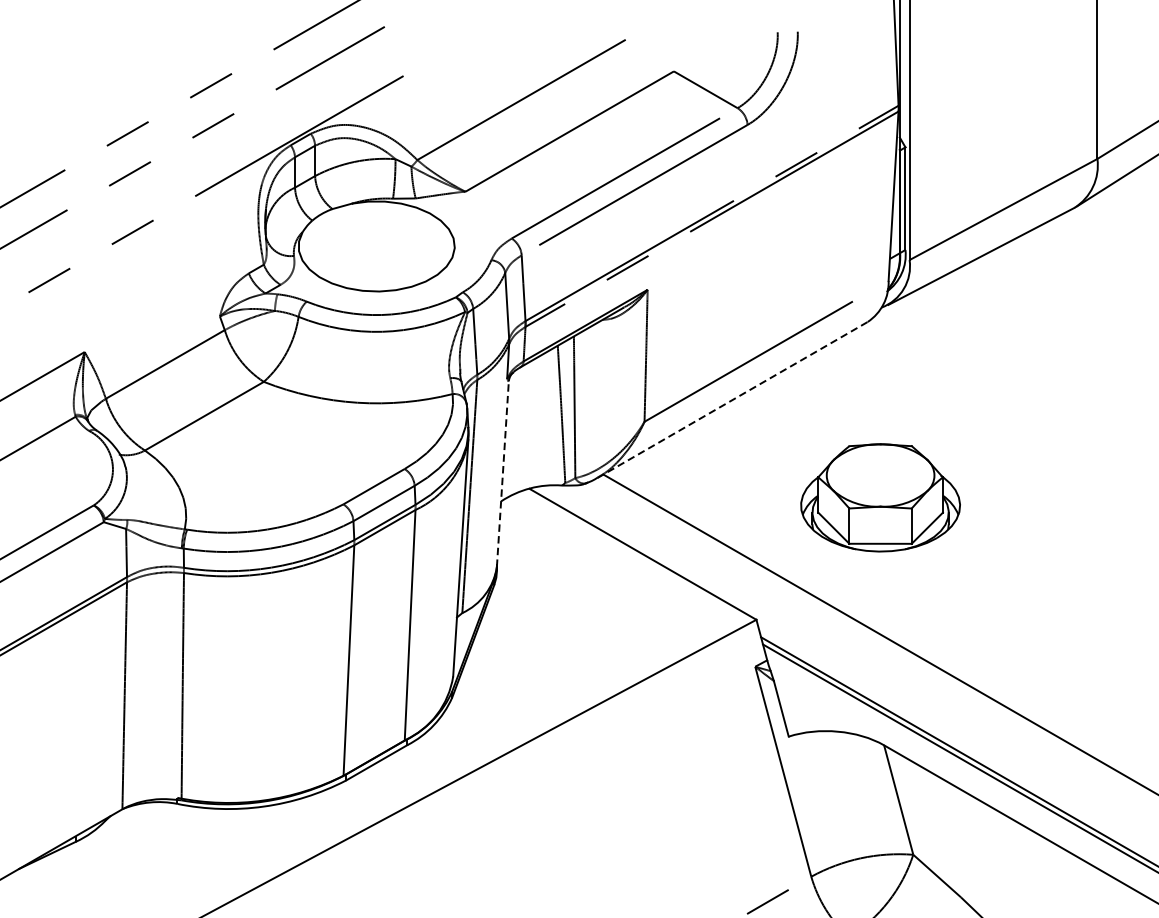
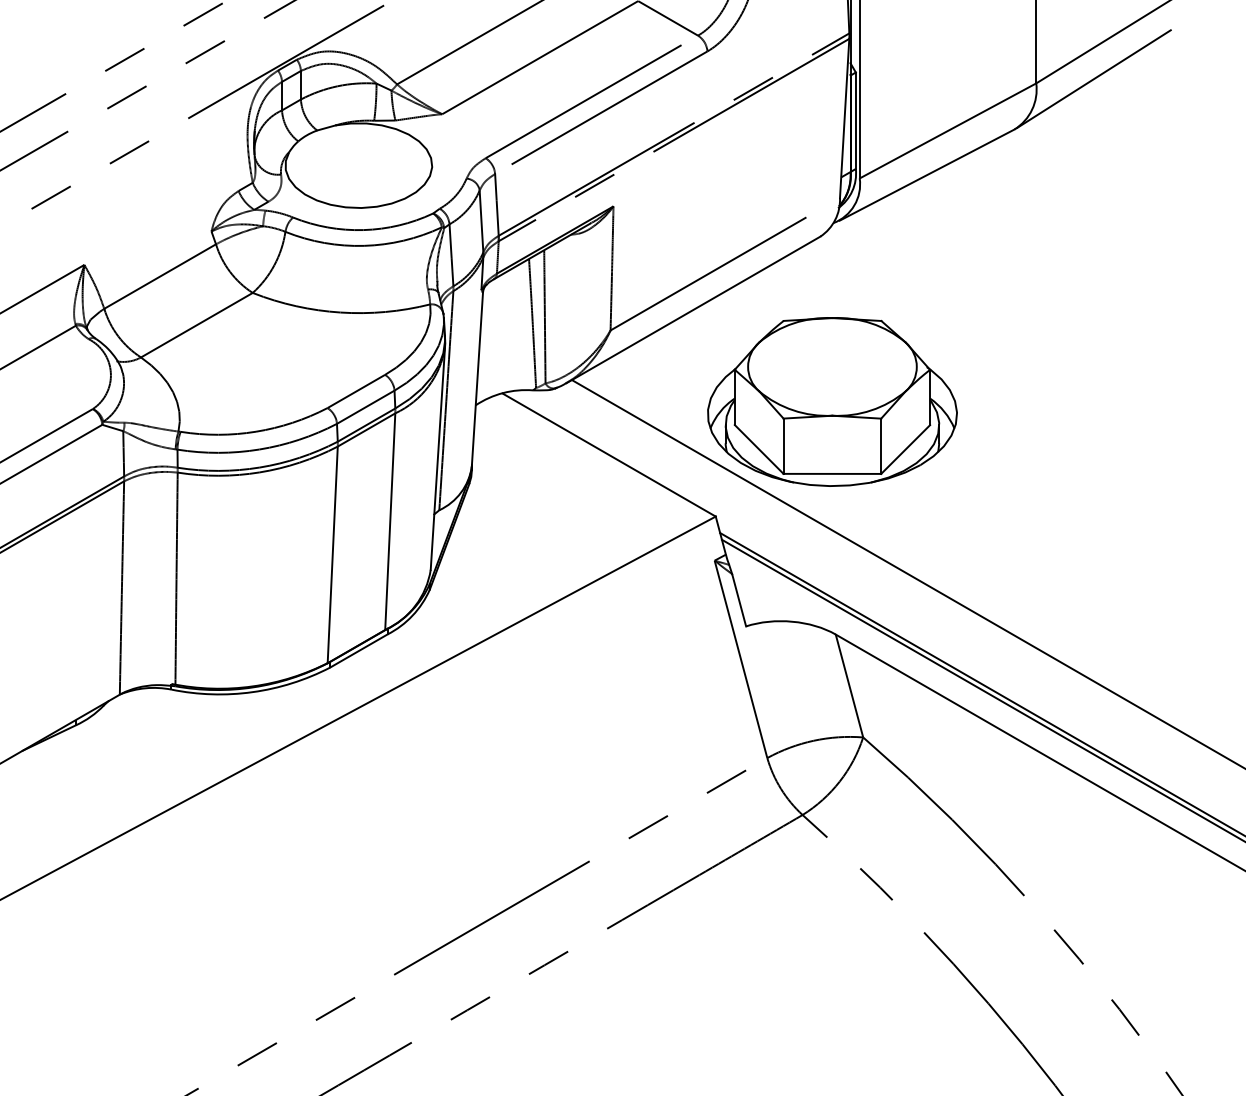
line: (732, 399) -> (693, 309), dashed -> solid
line: (502, 473) -> (477, 379), dashed -> solid
part: (880, 497) -> (832, 401), size x1.67

